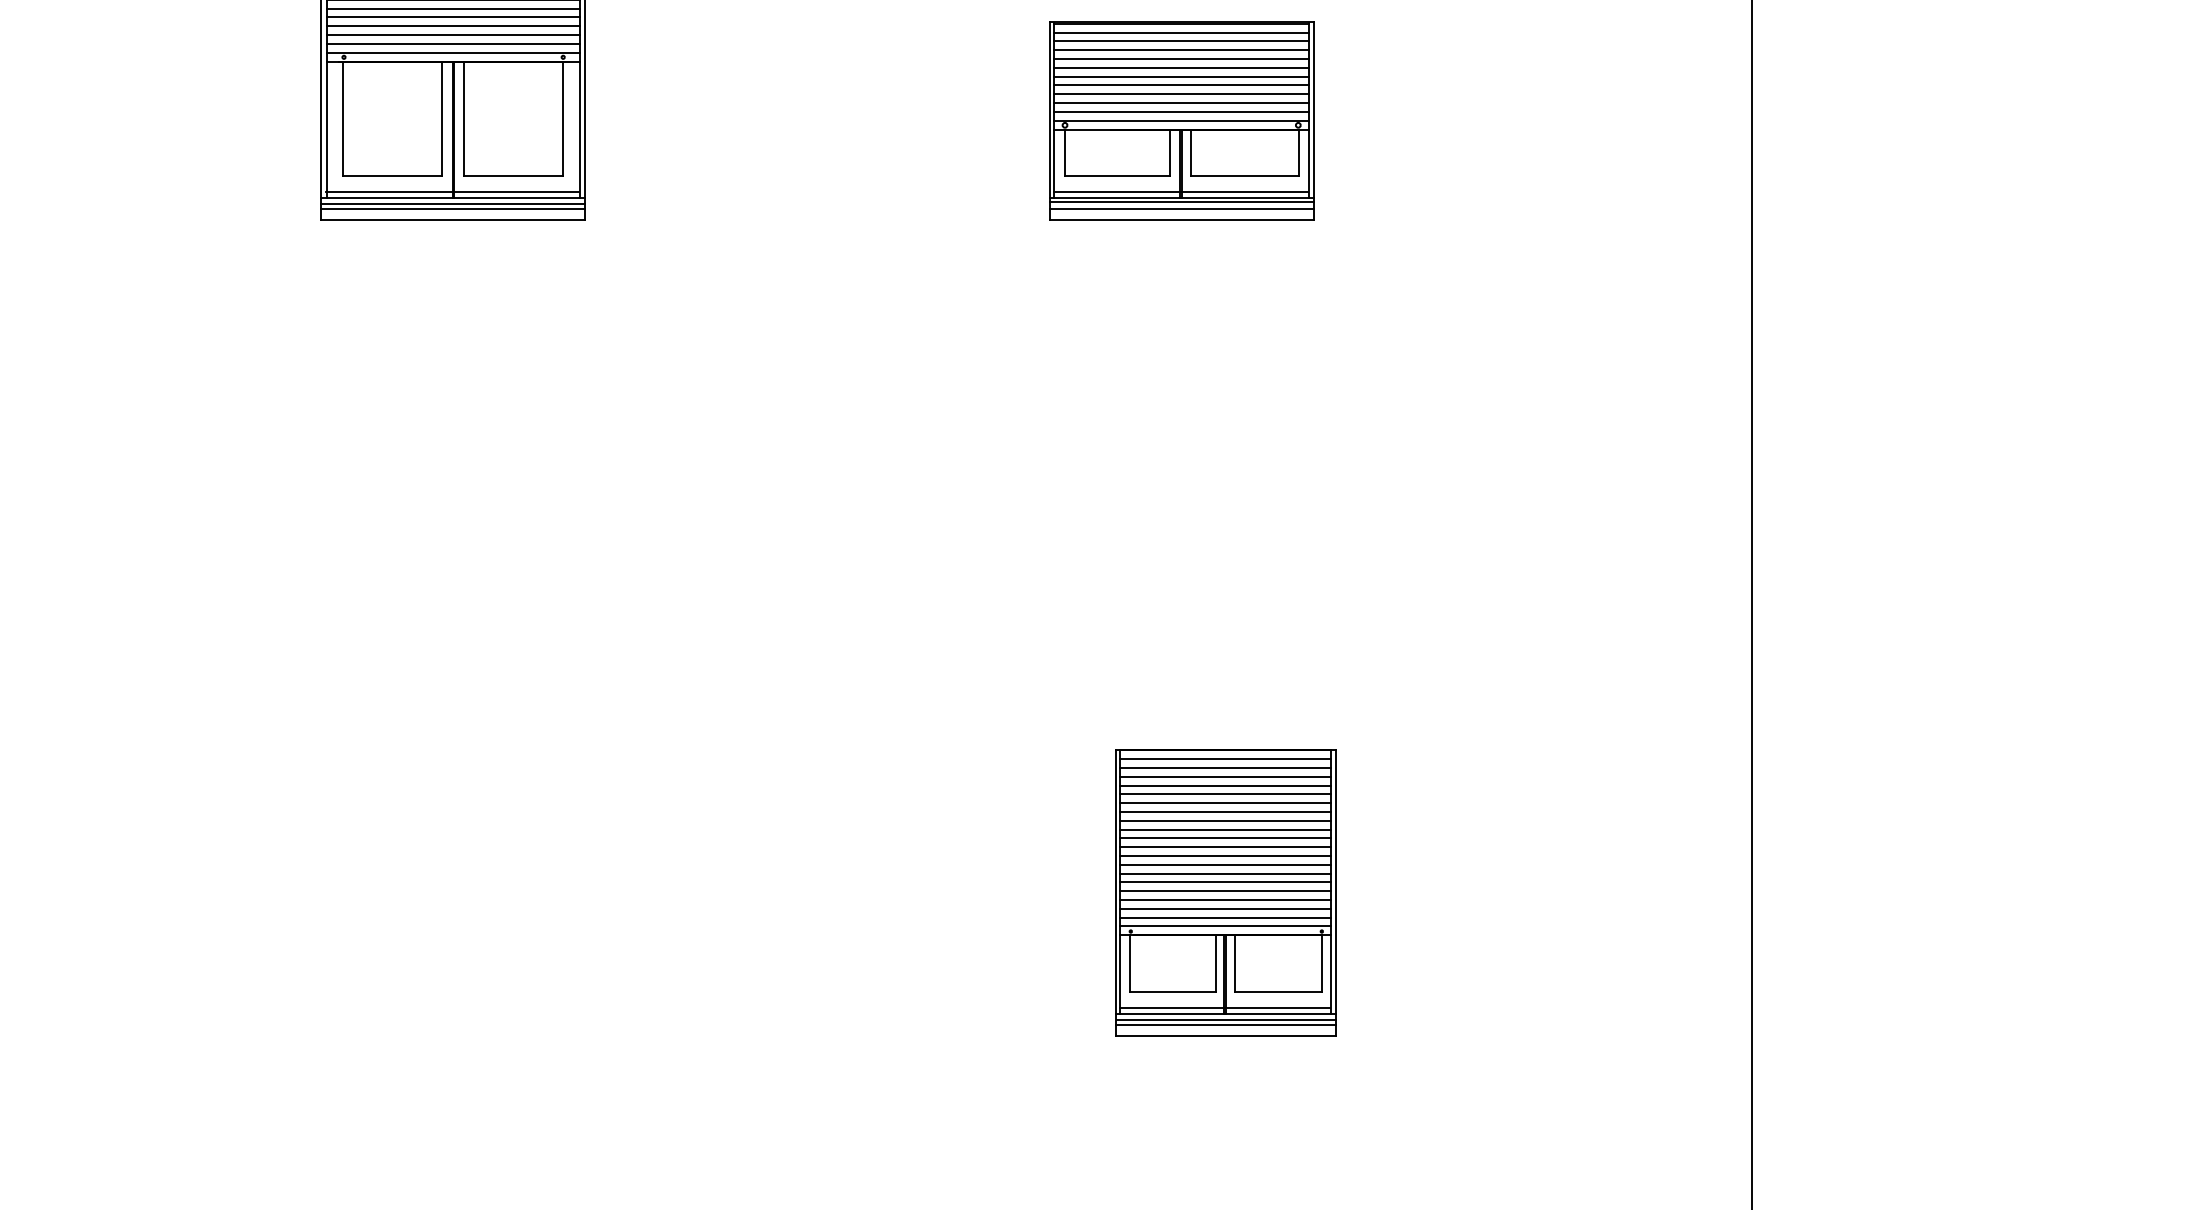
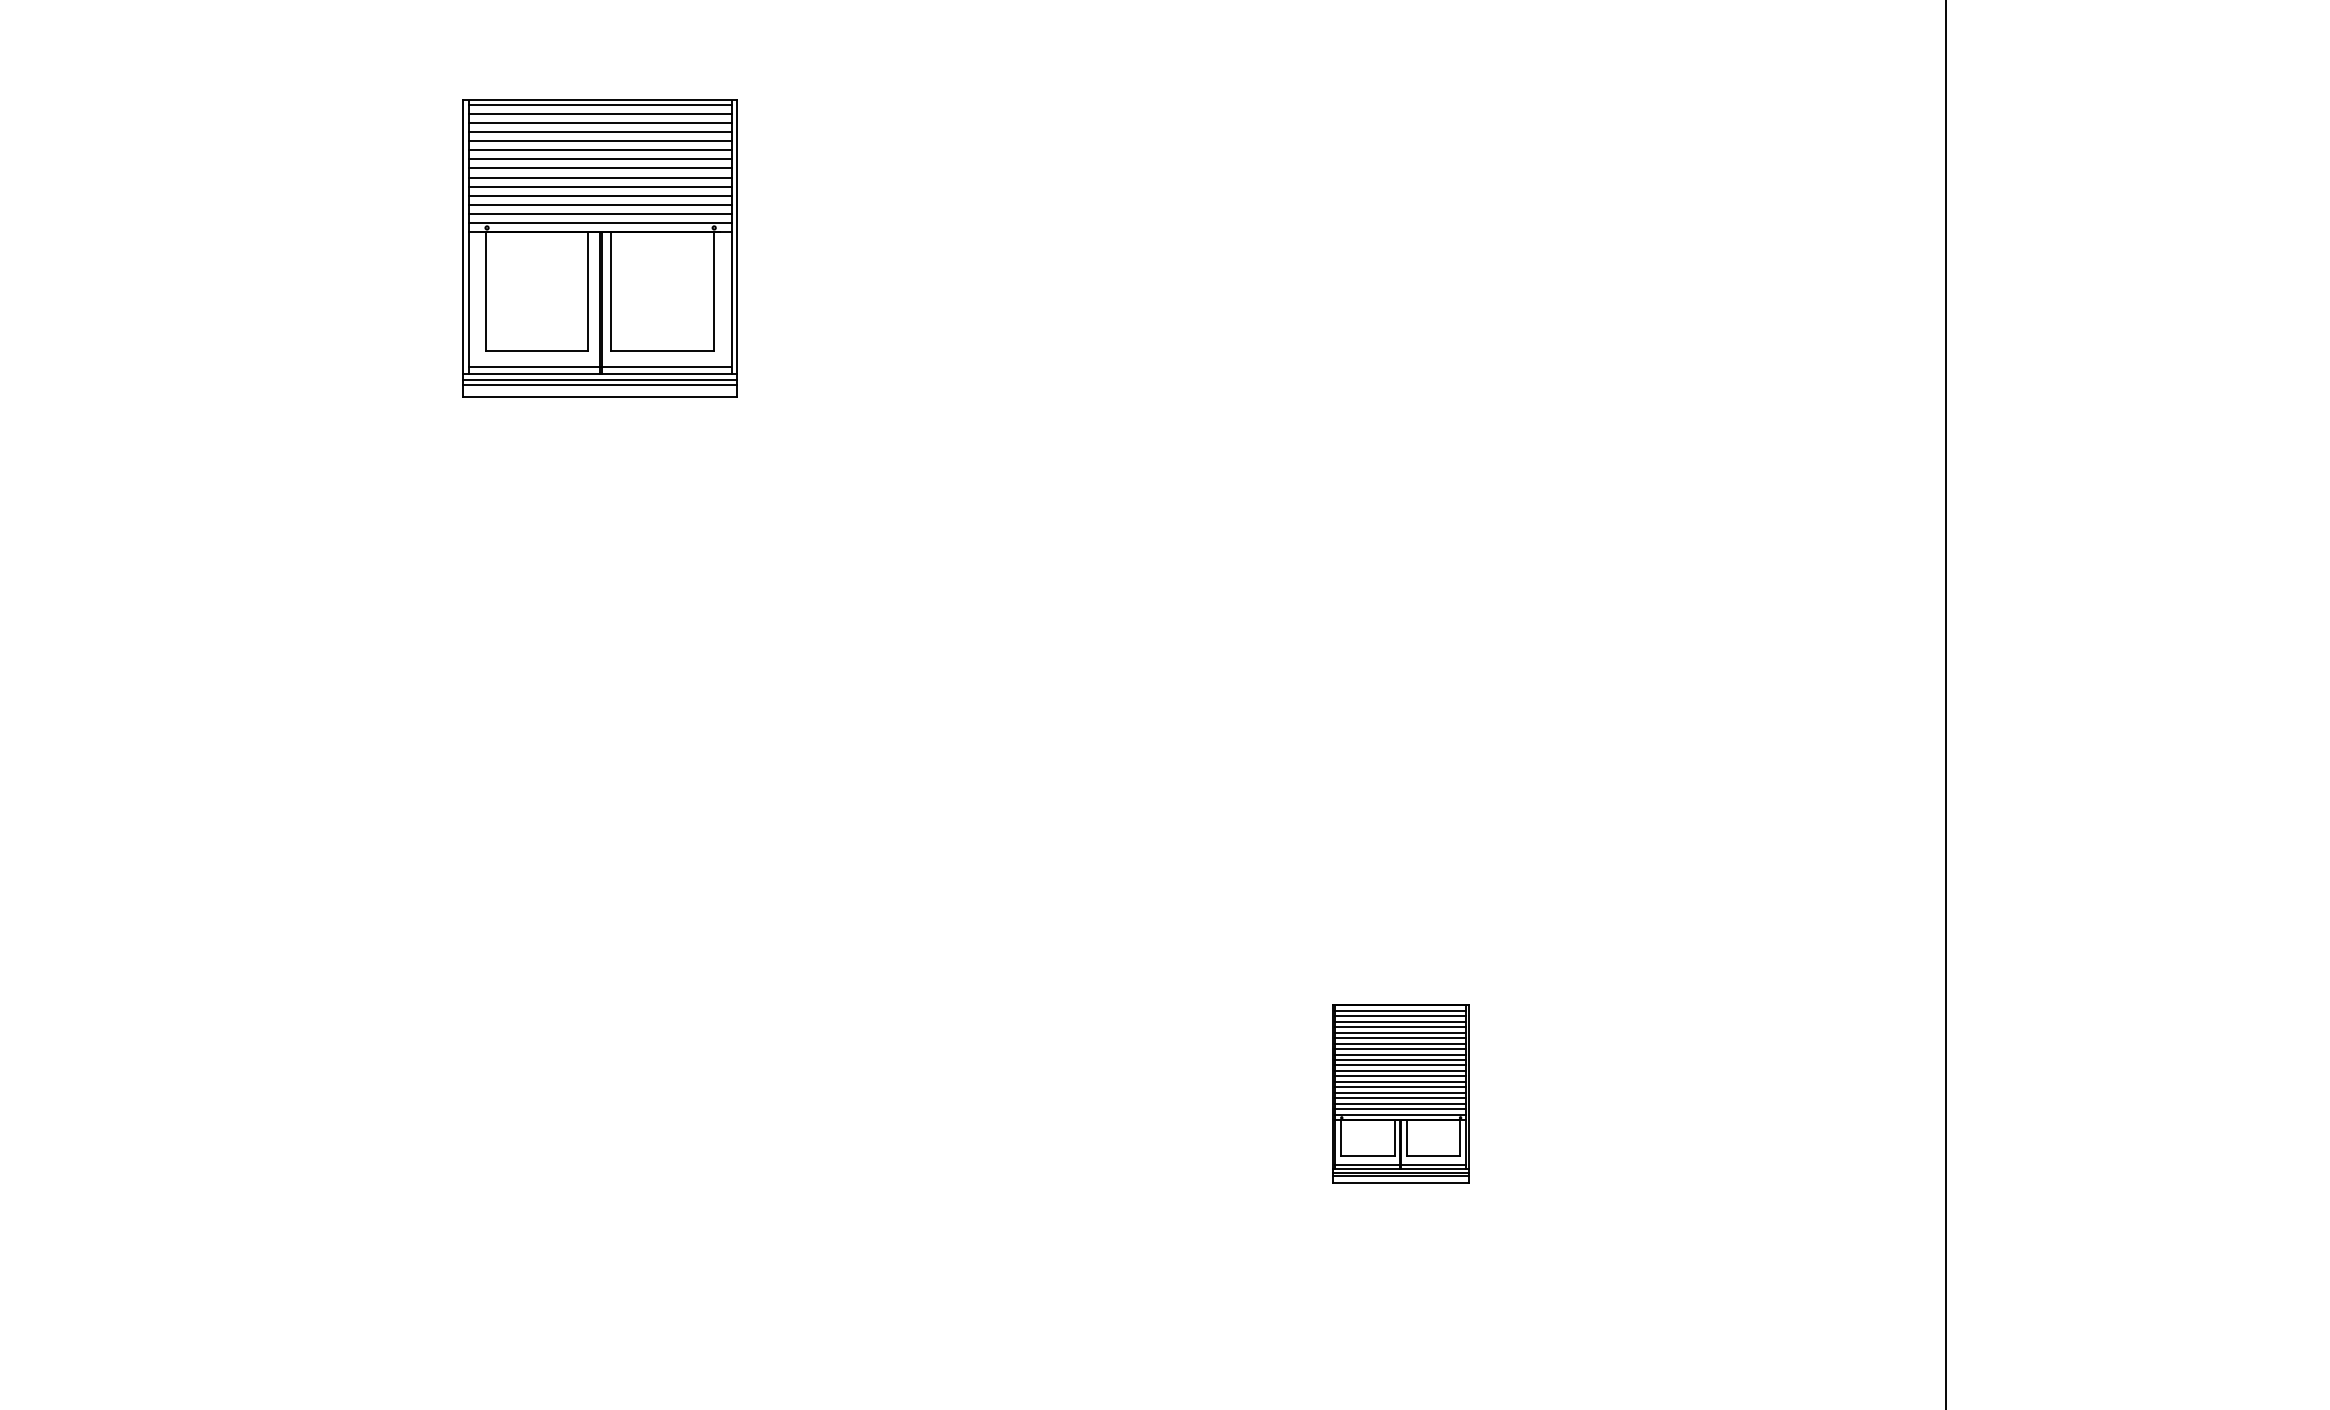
part: (1181, 120) -> (1354, 293), removed
part: (1225, 892) -> (1400, 1093), size x0.6

